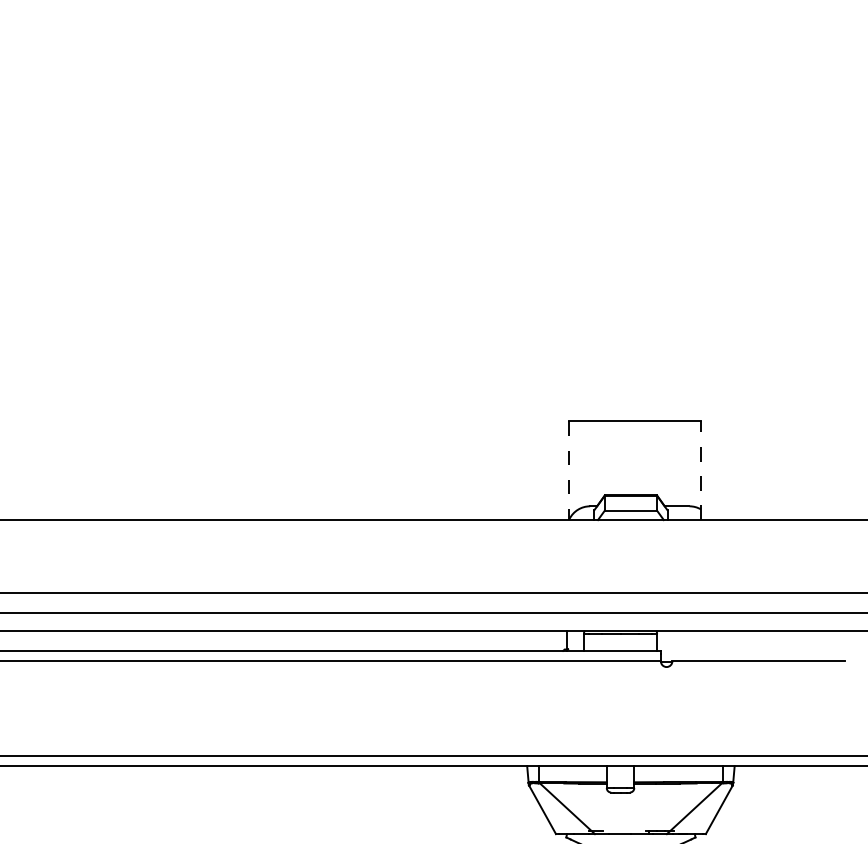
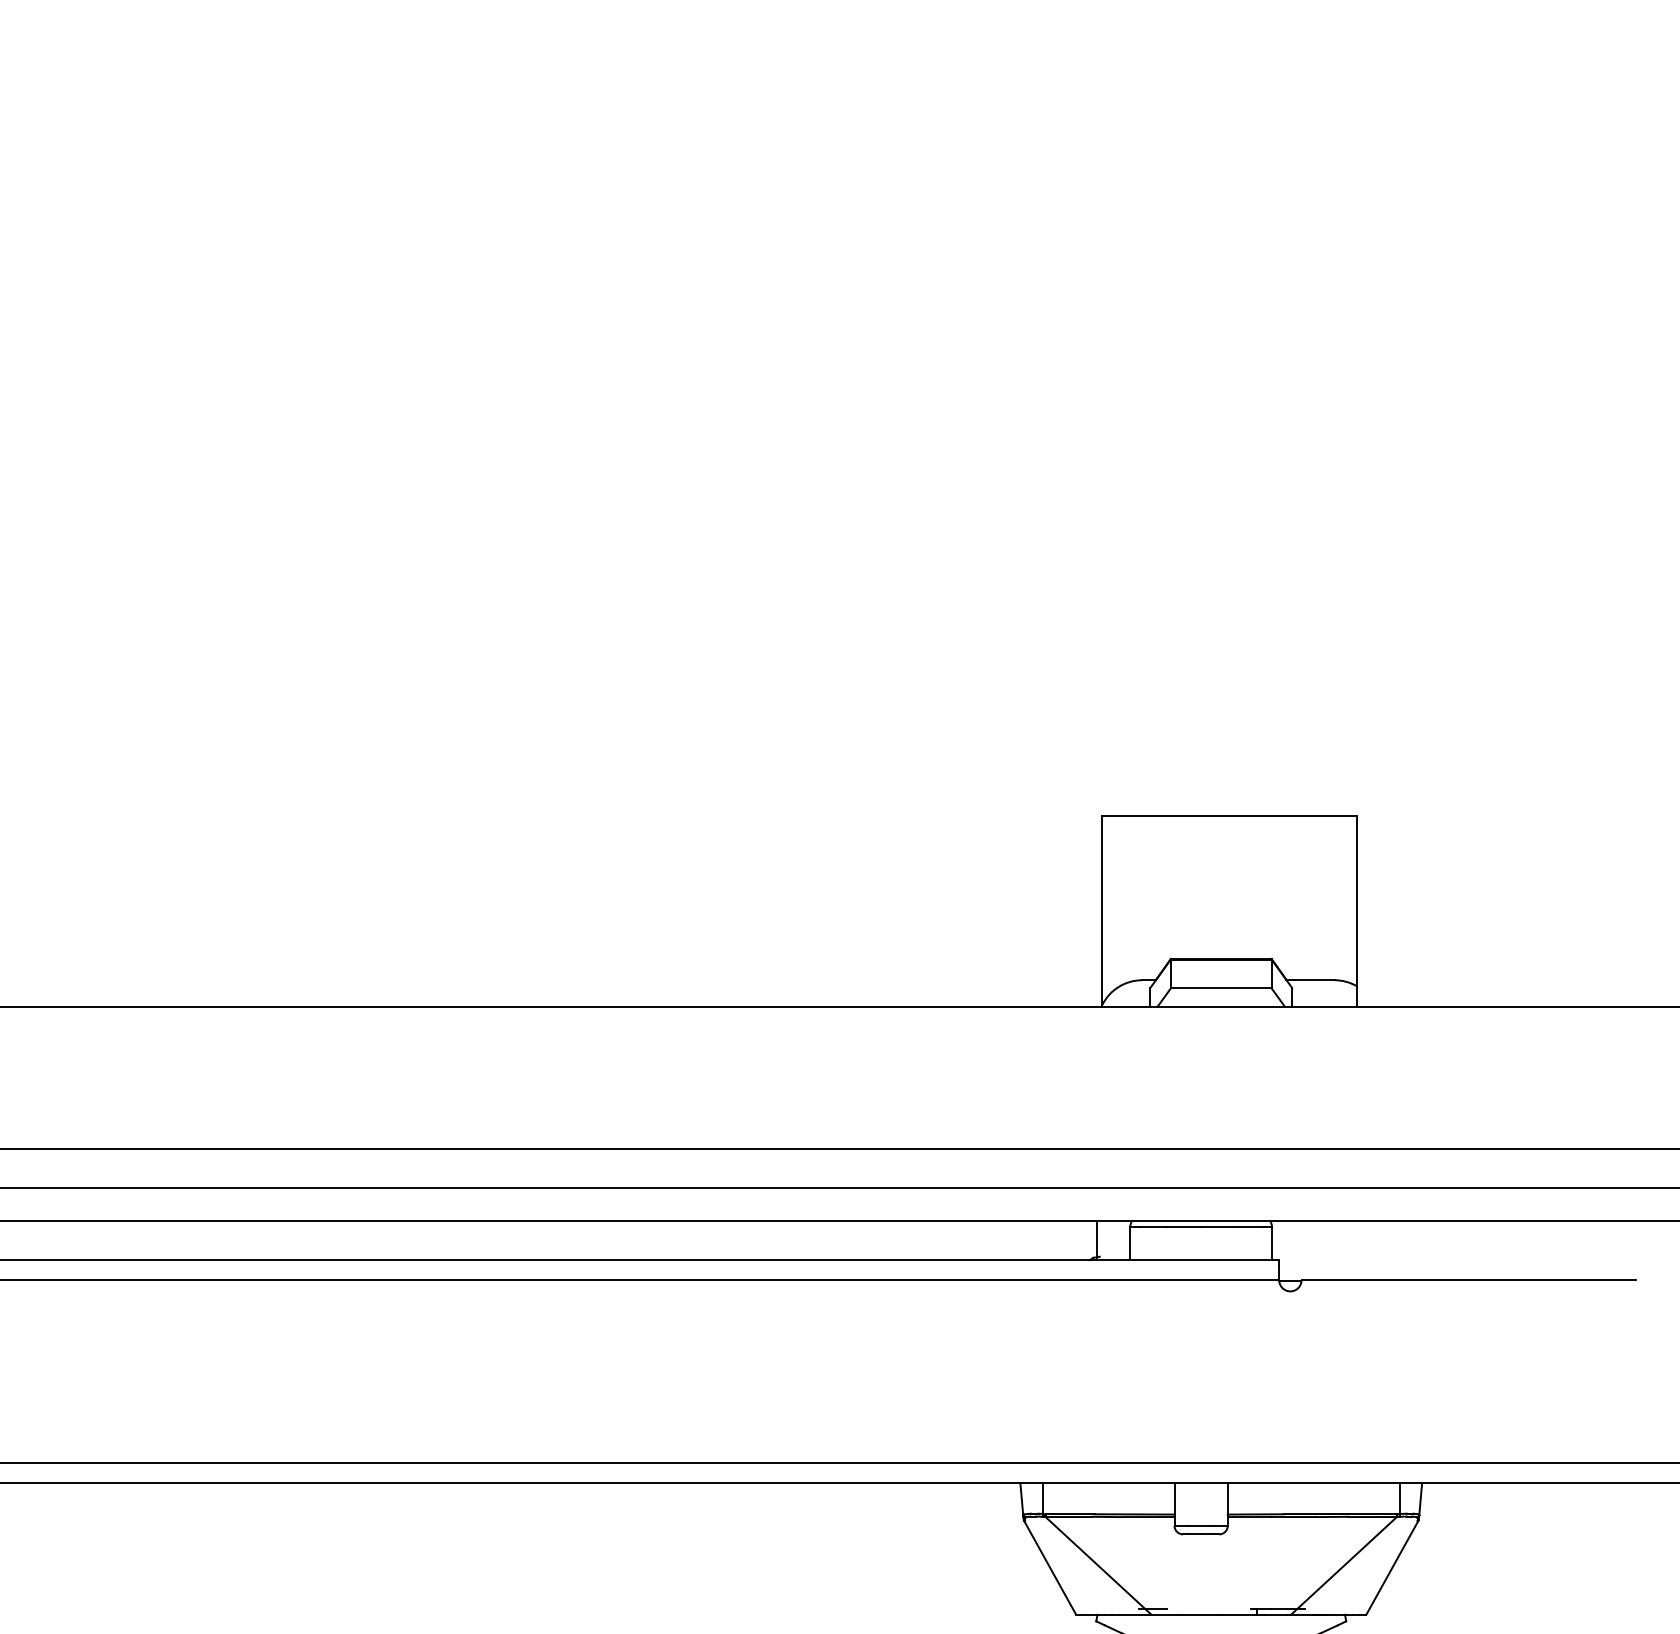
line: (701, 470) -> (1357, 910), dashed -> solid
line: (569, 471) -> (1102, 912), dashed -> solid

